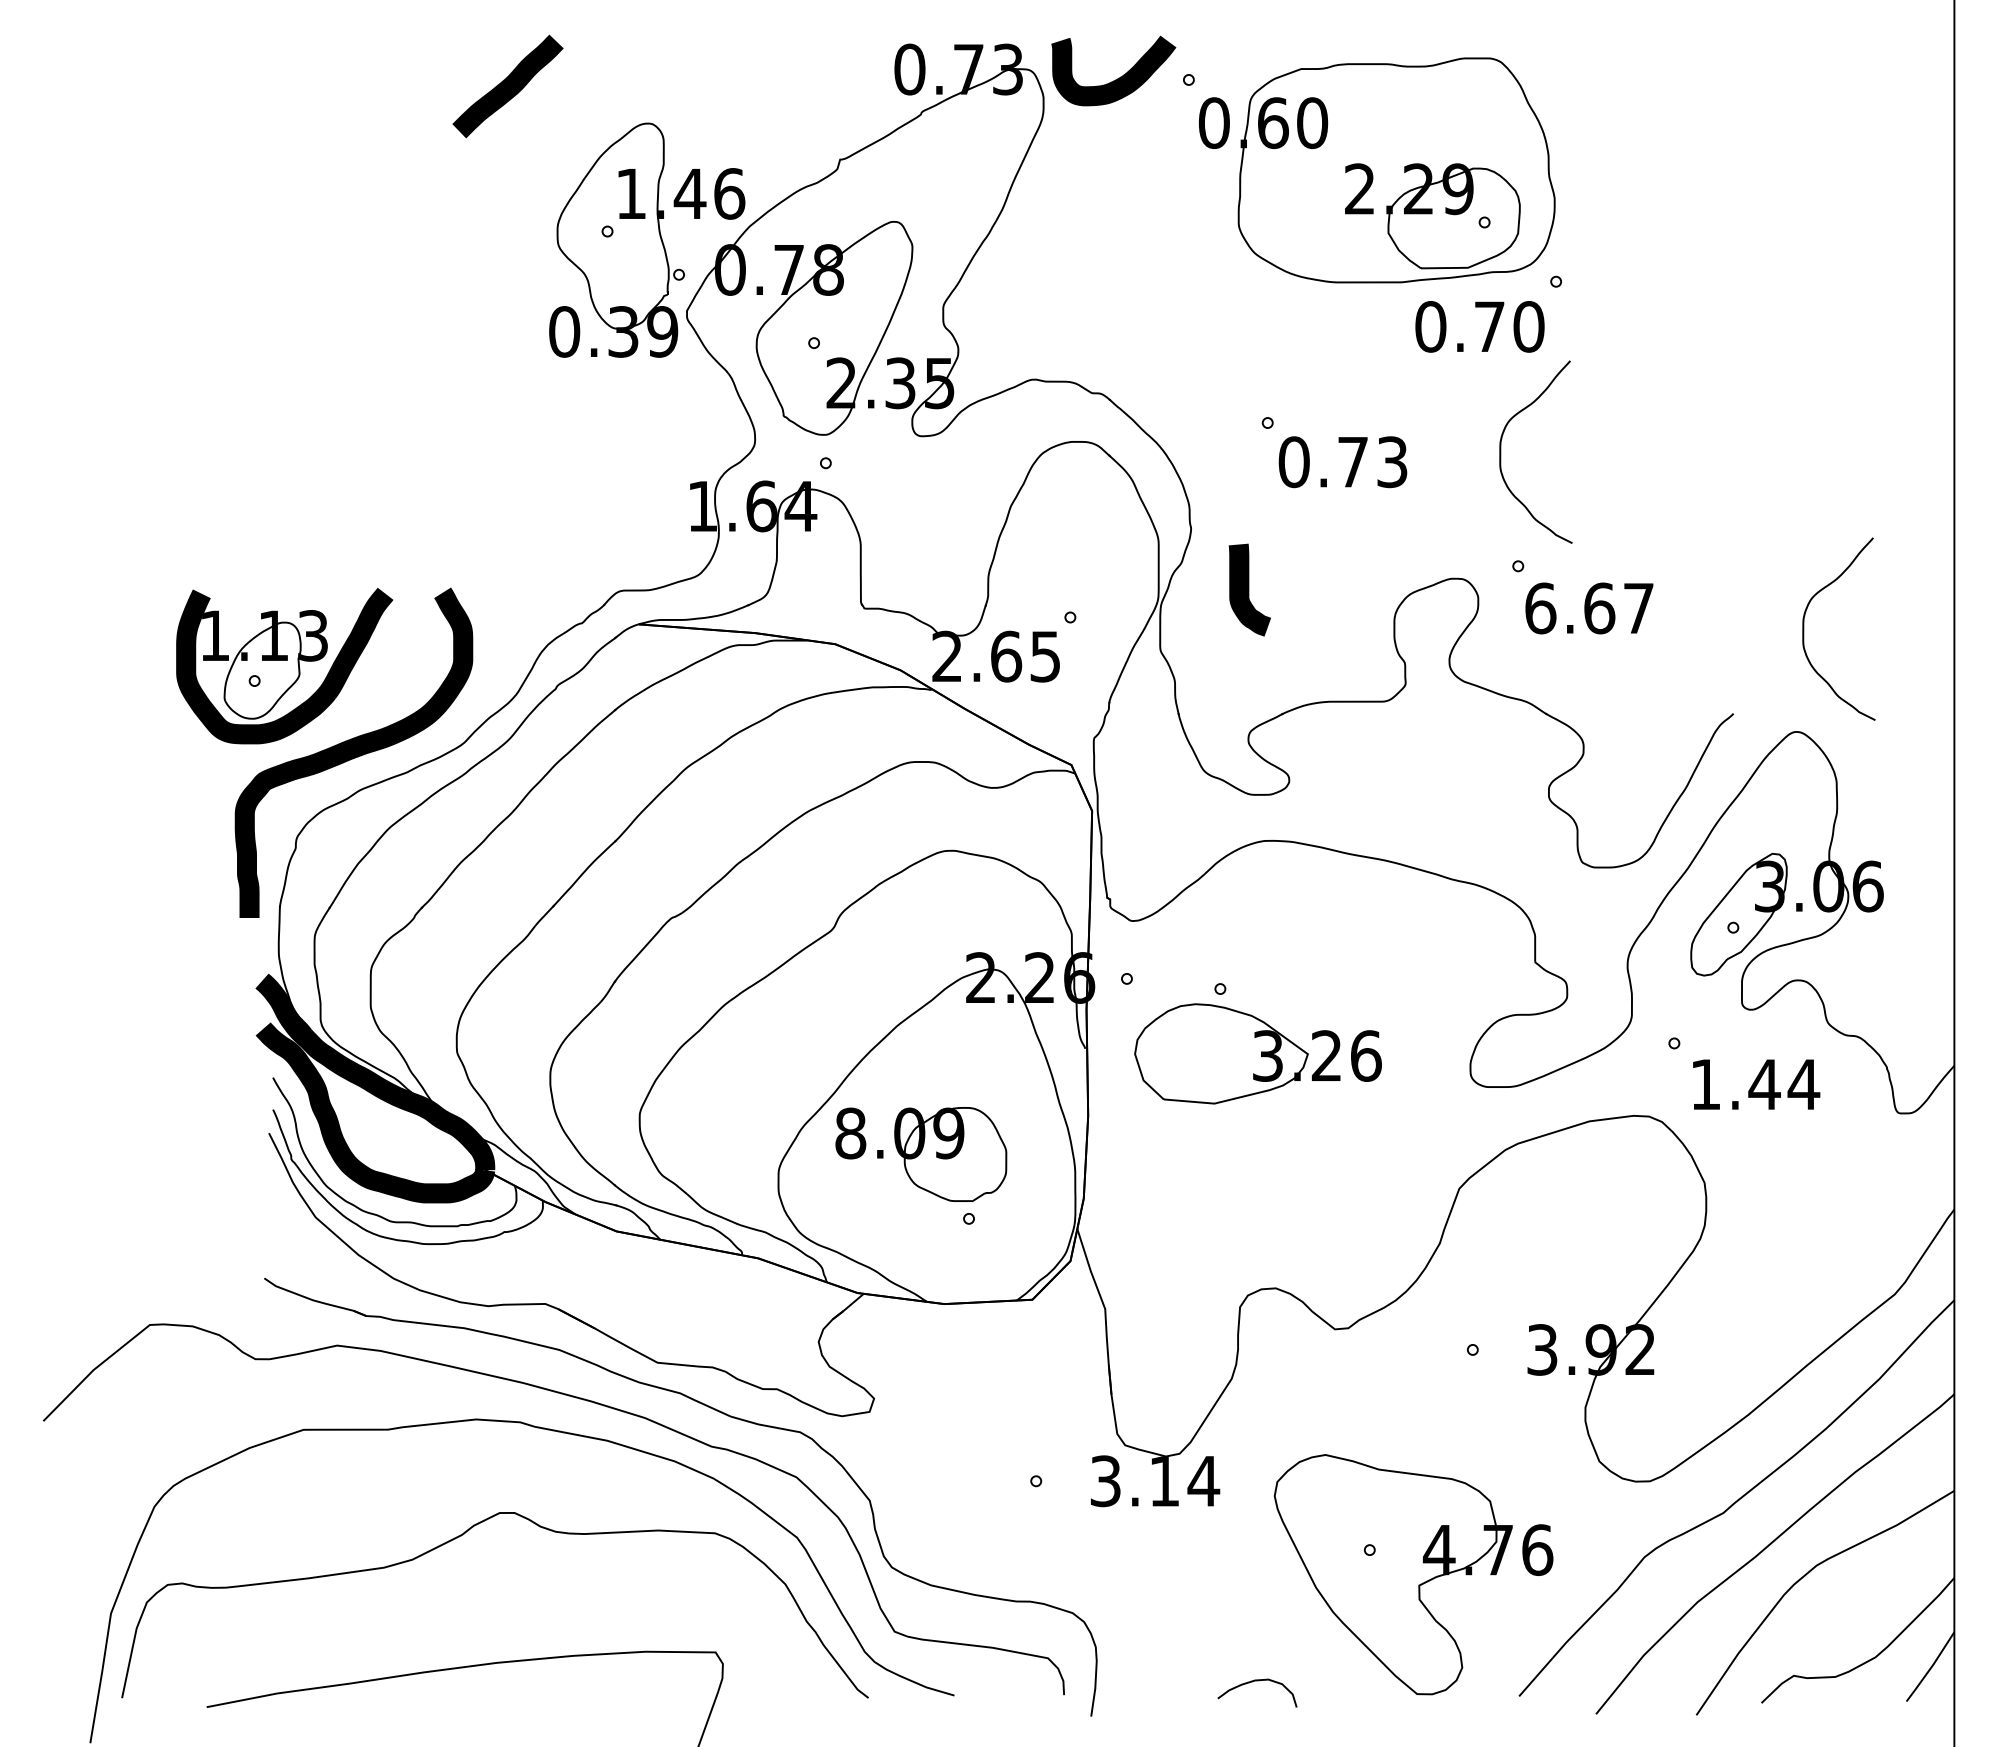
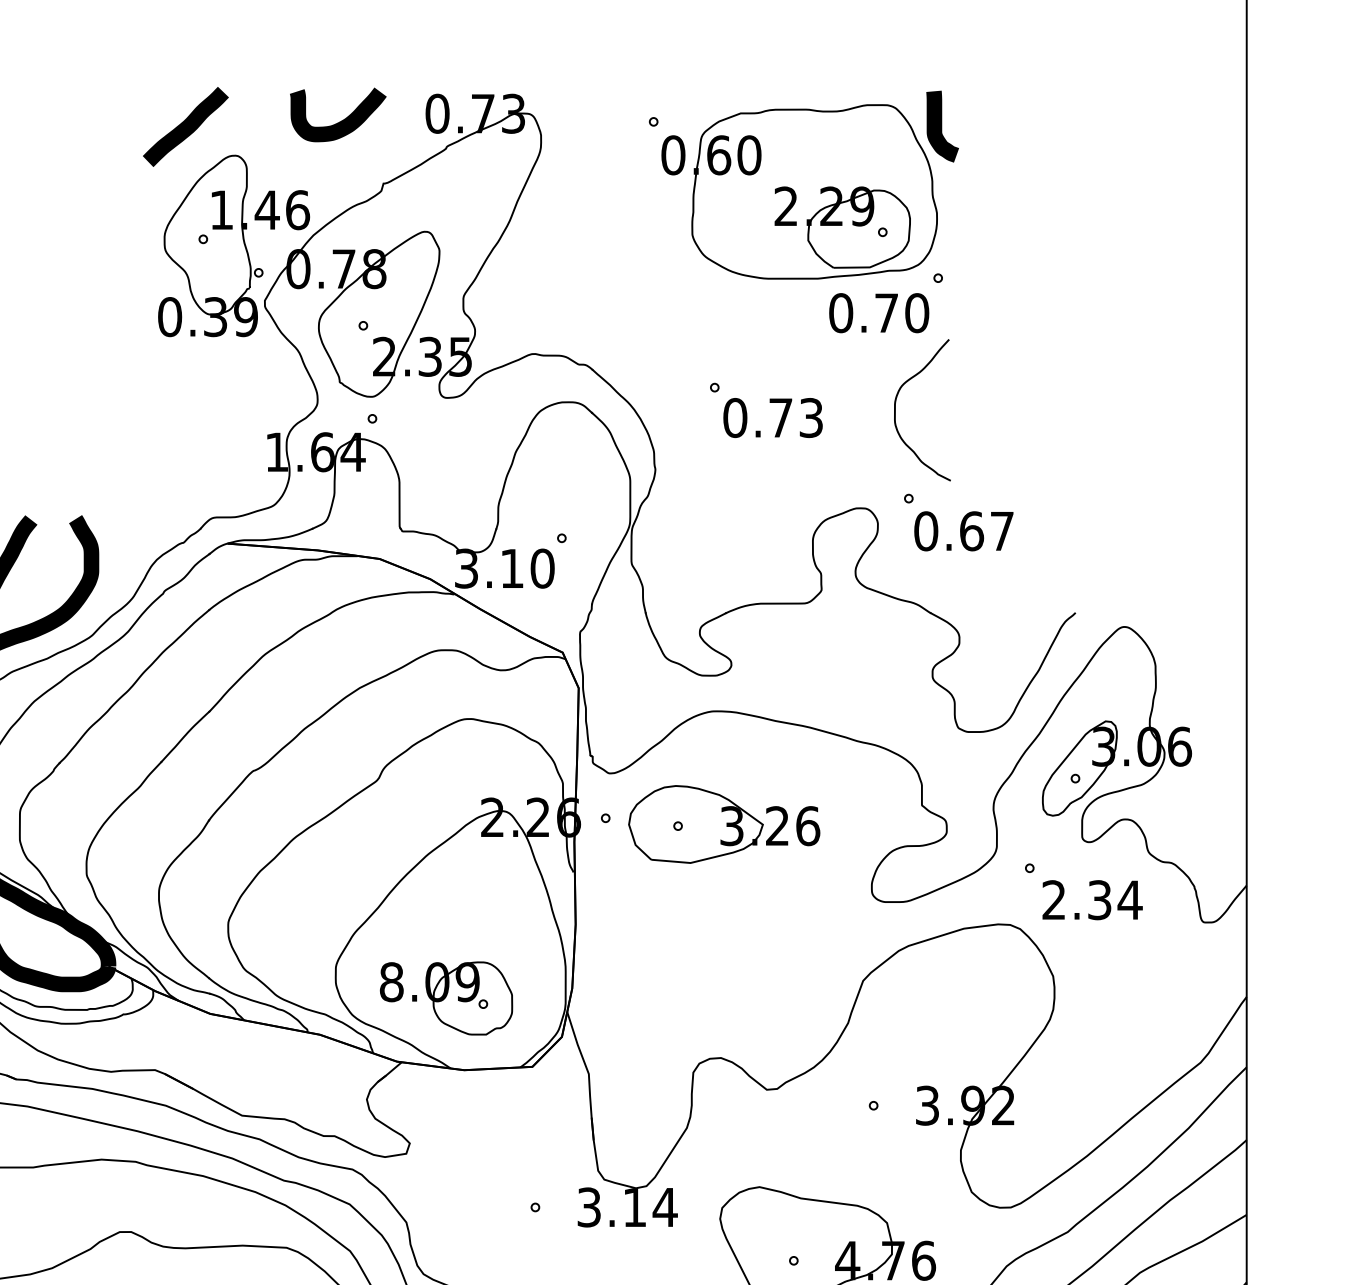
curve: (1117, 78) -> (341, 120), moved
curve: (507, 86) -> (185, 126), moved
curve: (1249, 589) -> (942, 126), moved
text: (1540, 608) -> (926, 531), 6.67 -> 0.67
curve: (1804, 628) -> (1130, 546), removed
text: (996, 656) -> (504, 568), 2.65 -> 3.10
part: (1257, 1053) -> (723, 824), moved
text: (1735, 1084) -> (1077, 900), 1.44 -> 2.34
part: (921, 1154) -> (446, 998), moved

